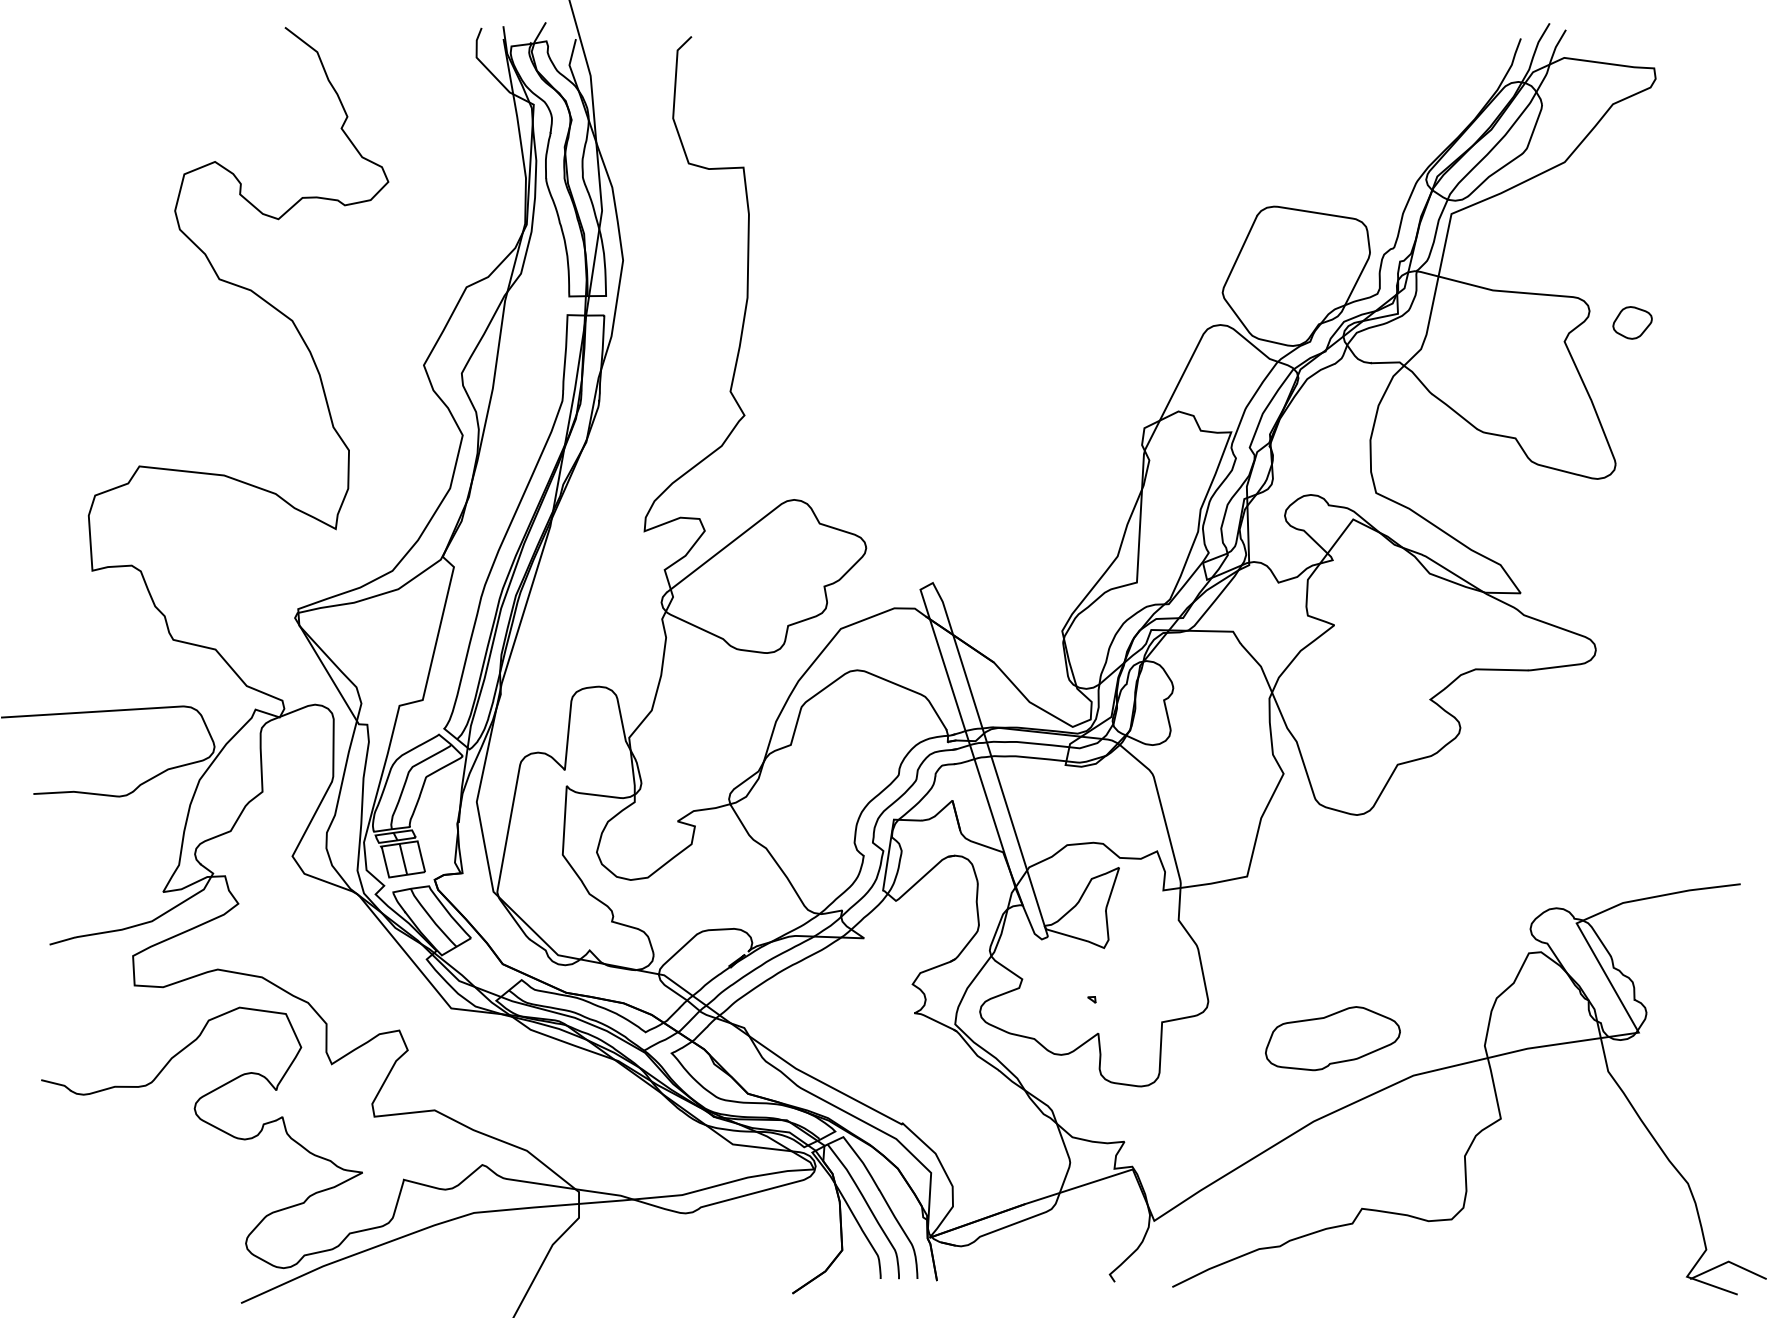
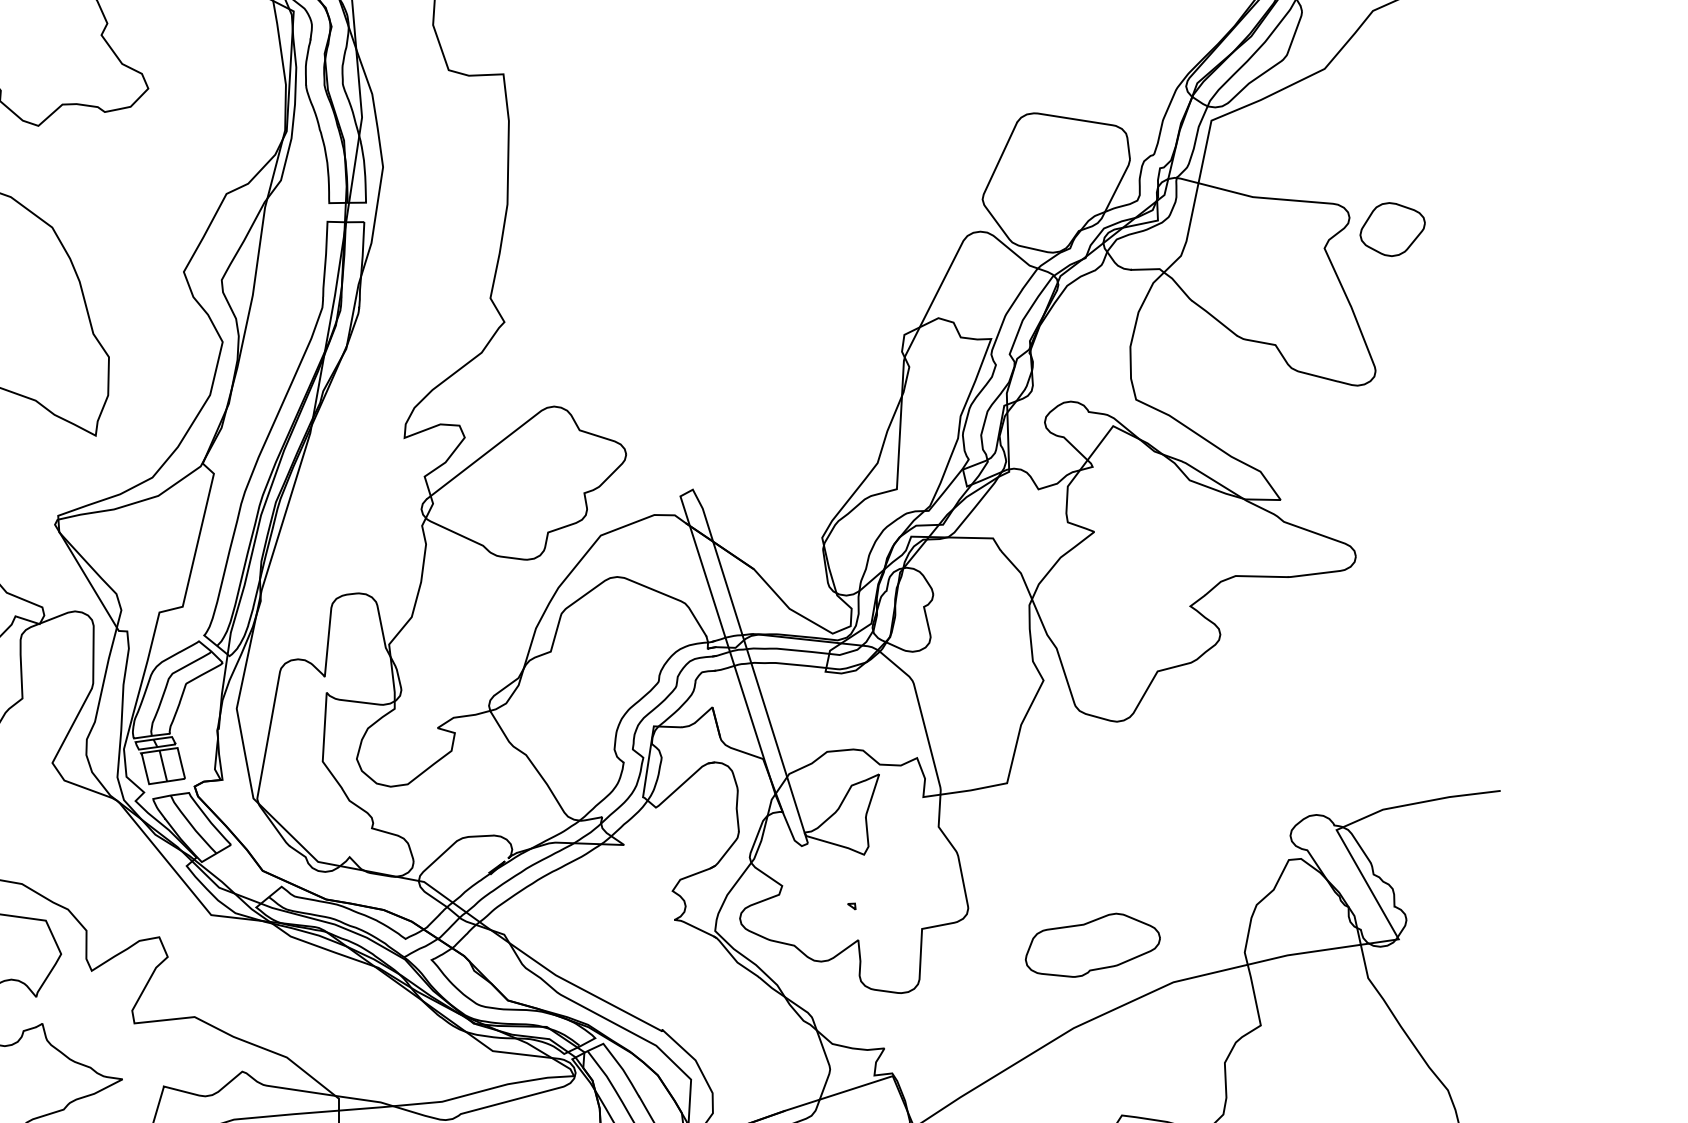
part: (1632, 322) -> (1392, 229), size x1.67

